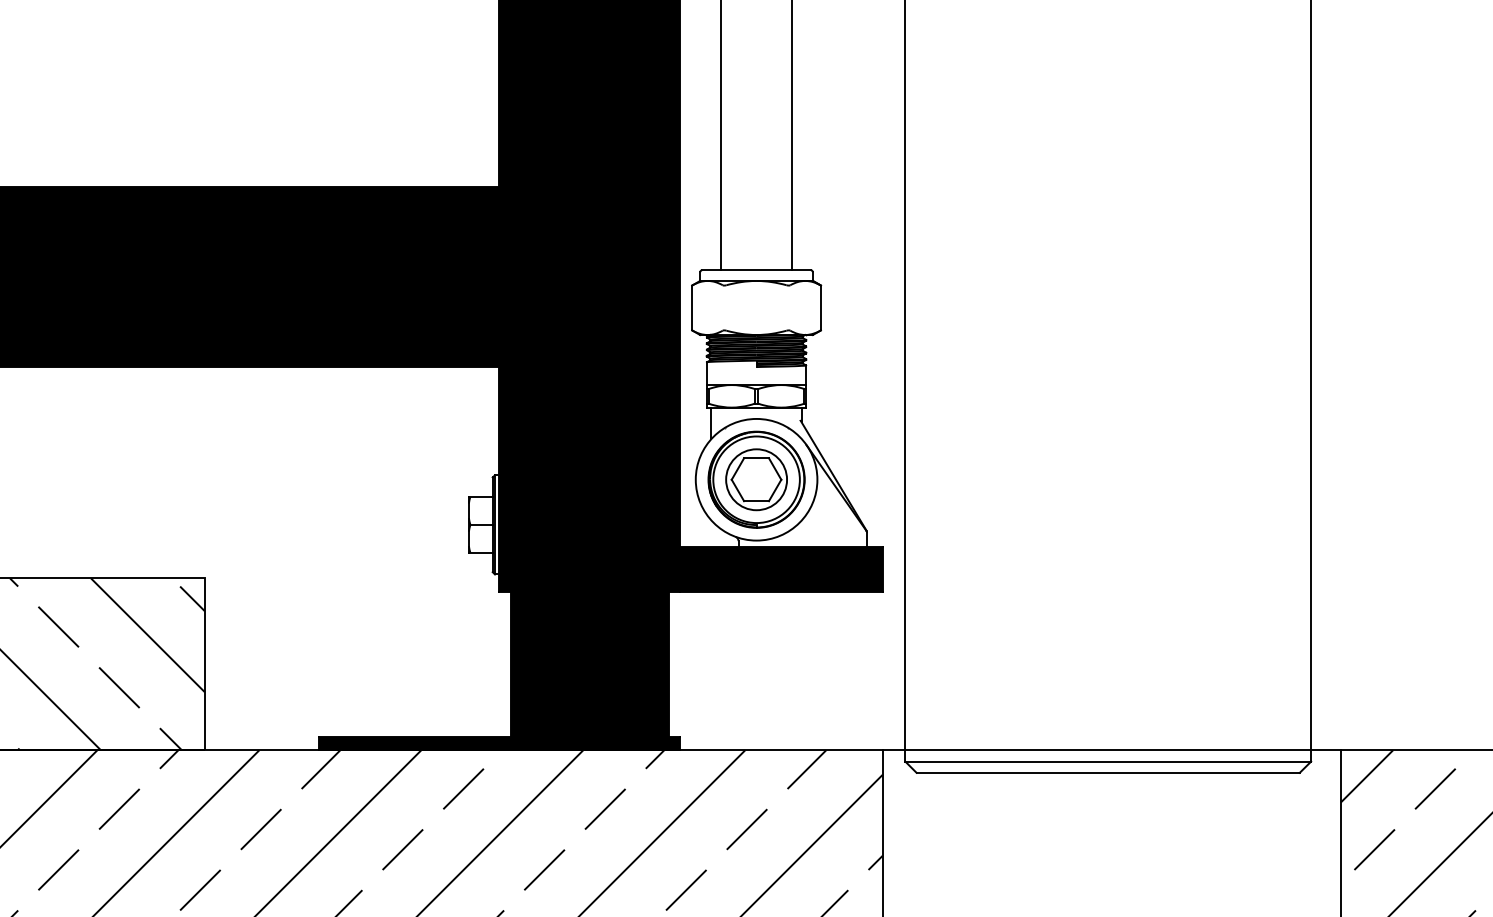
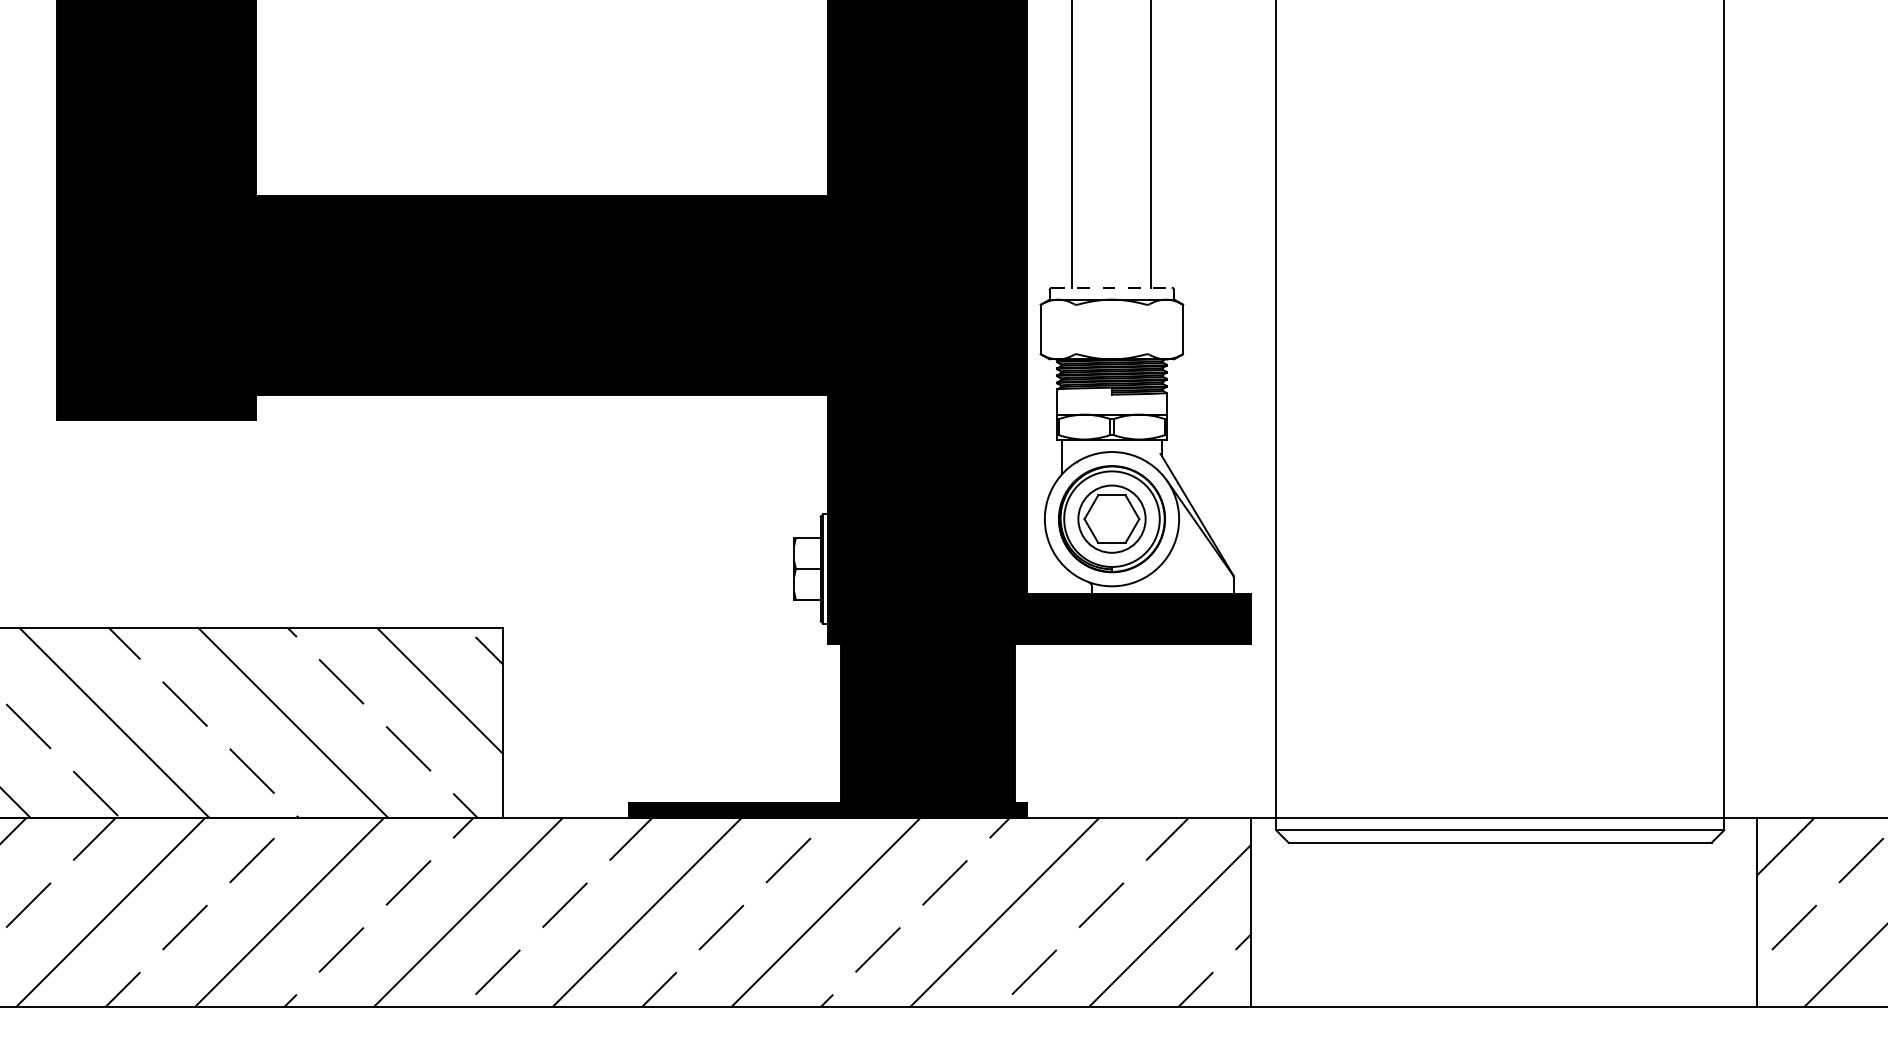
line: (756, 269) -> (1111, 287), solid -> dashed

